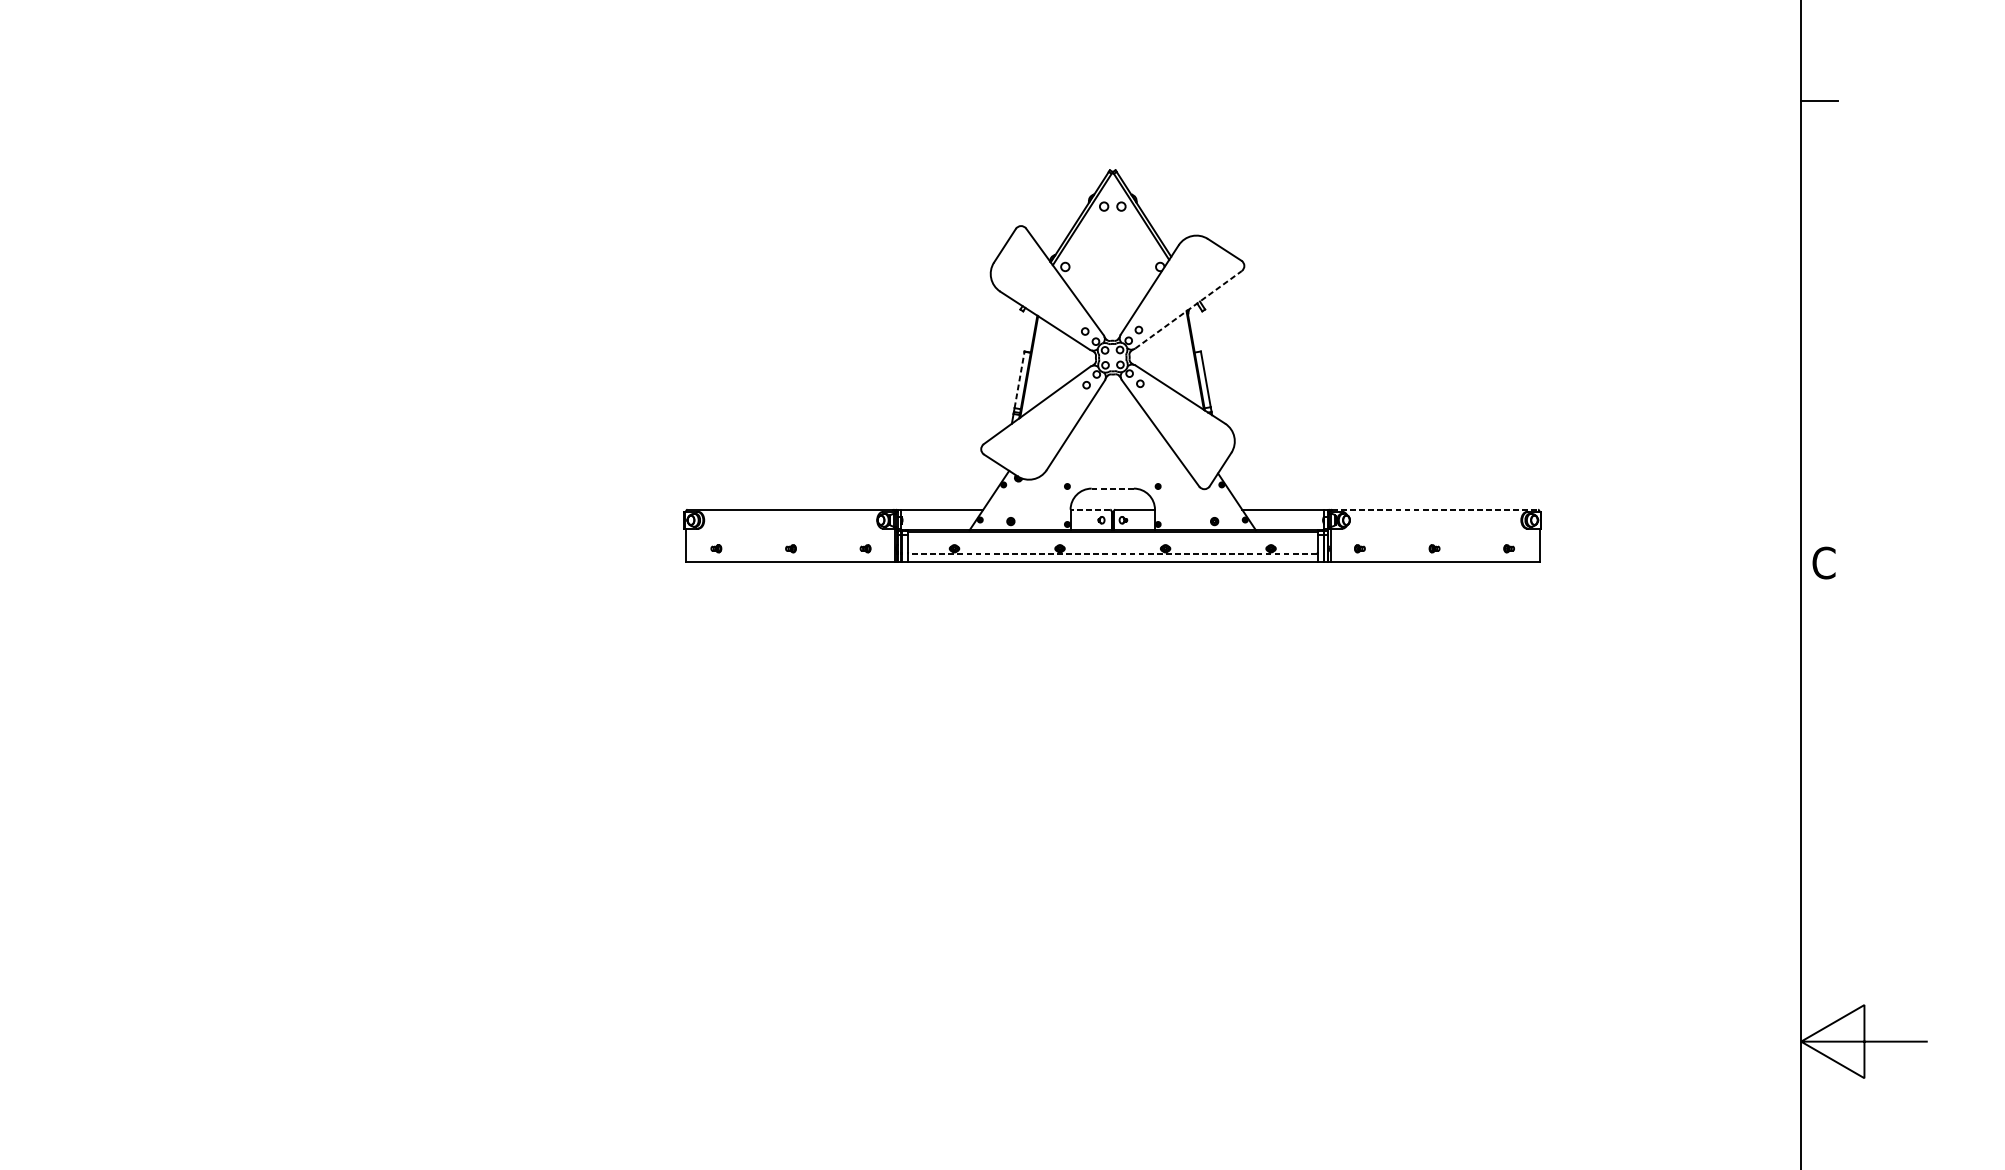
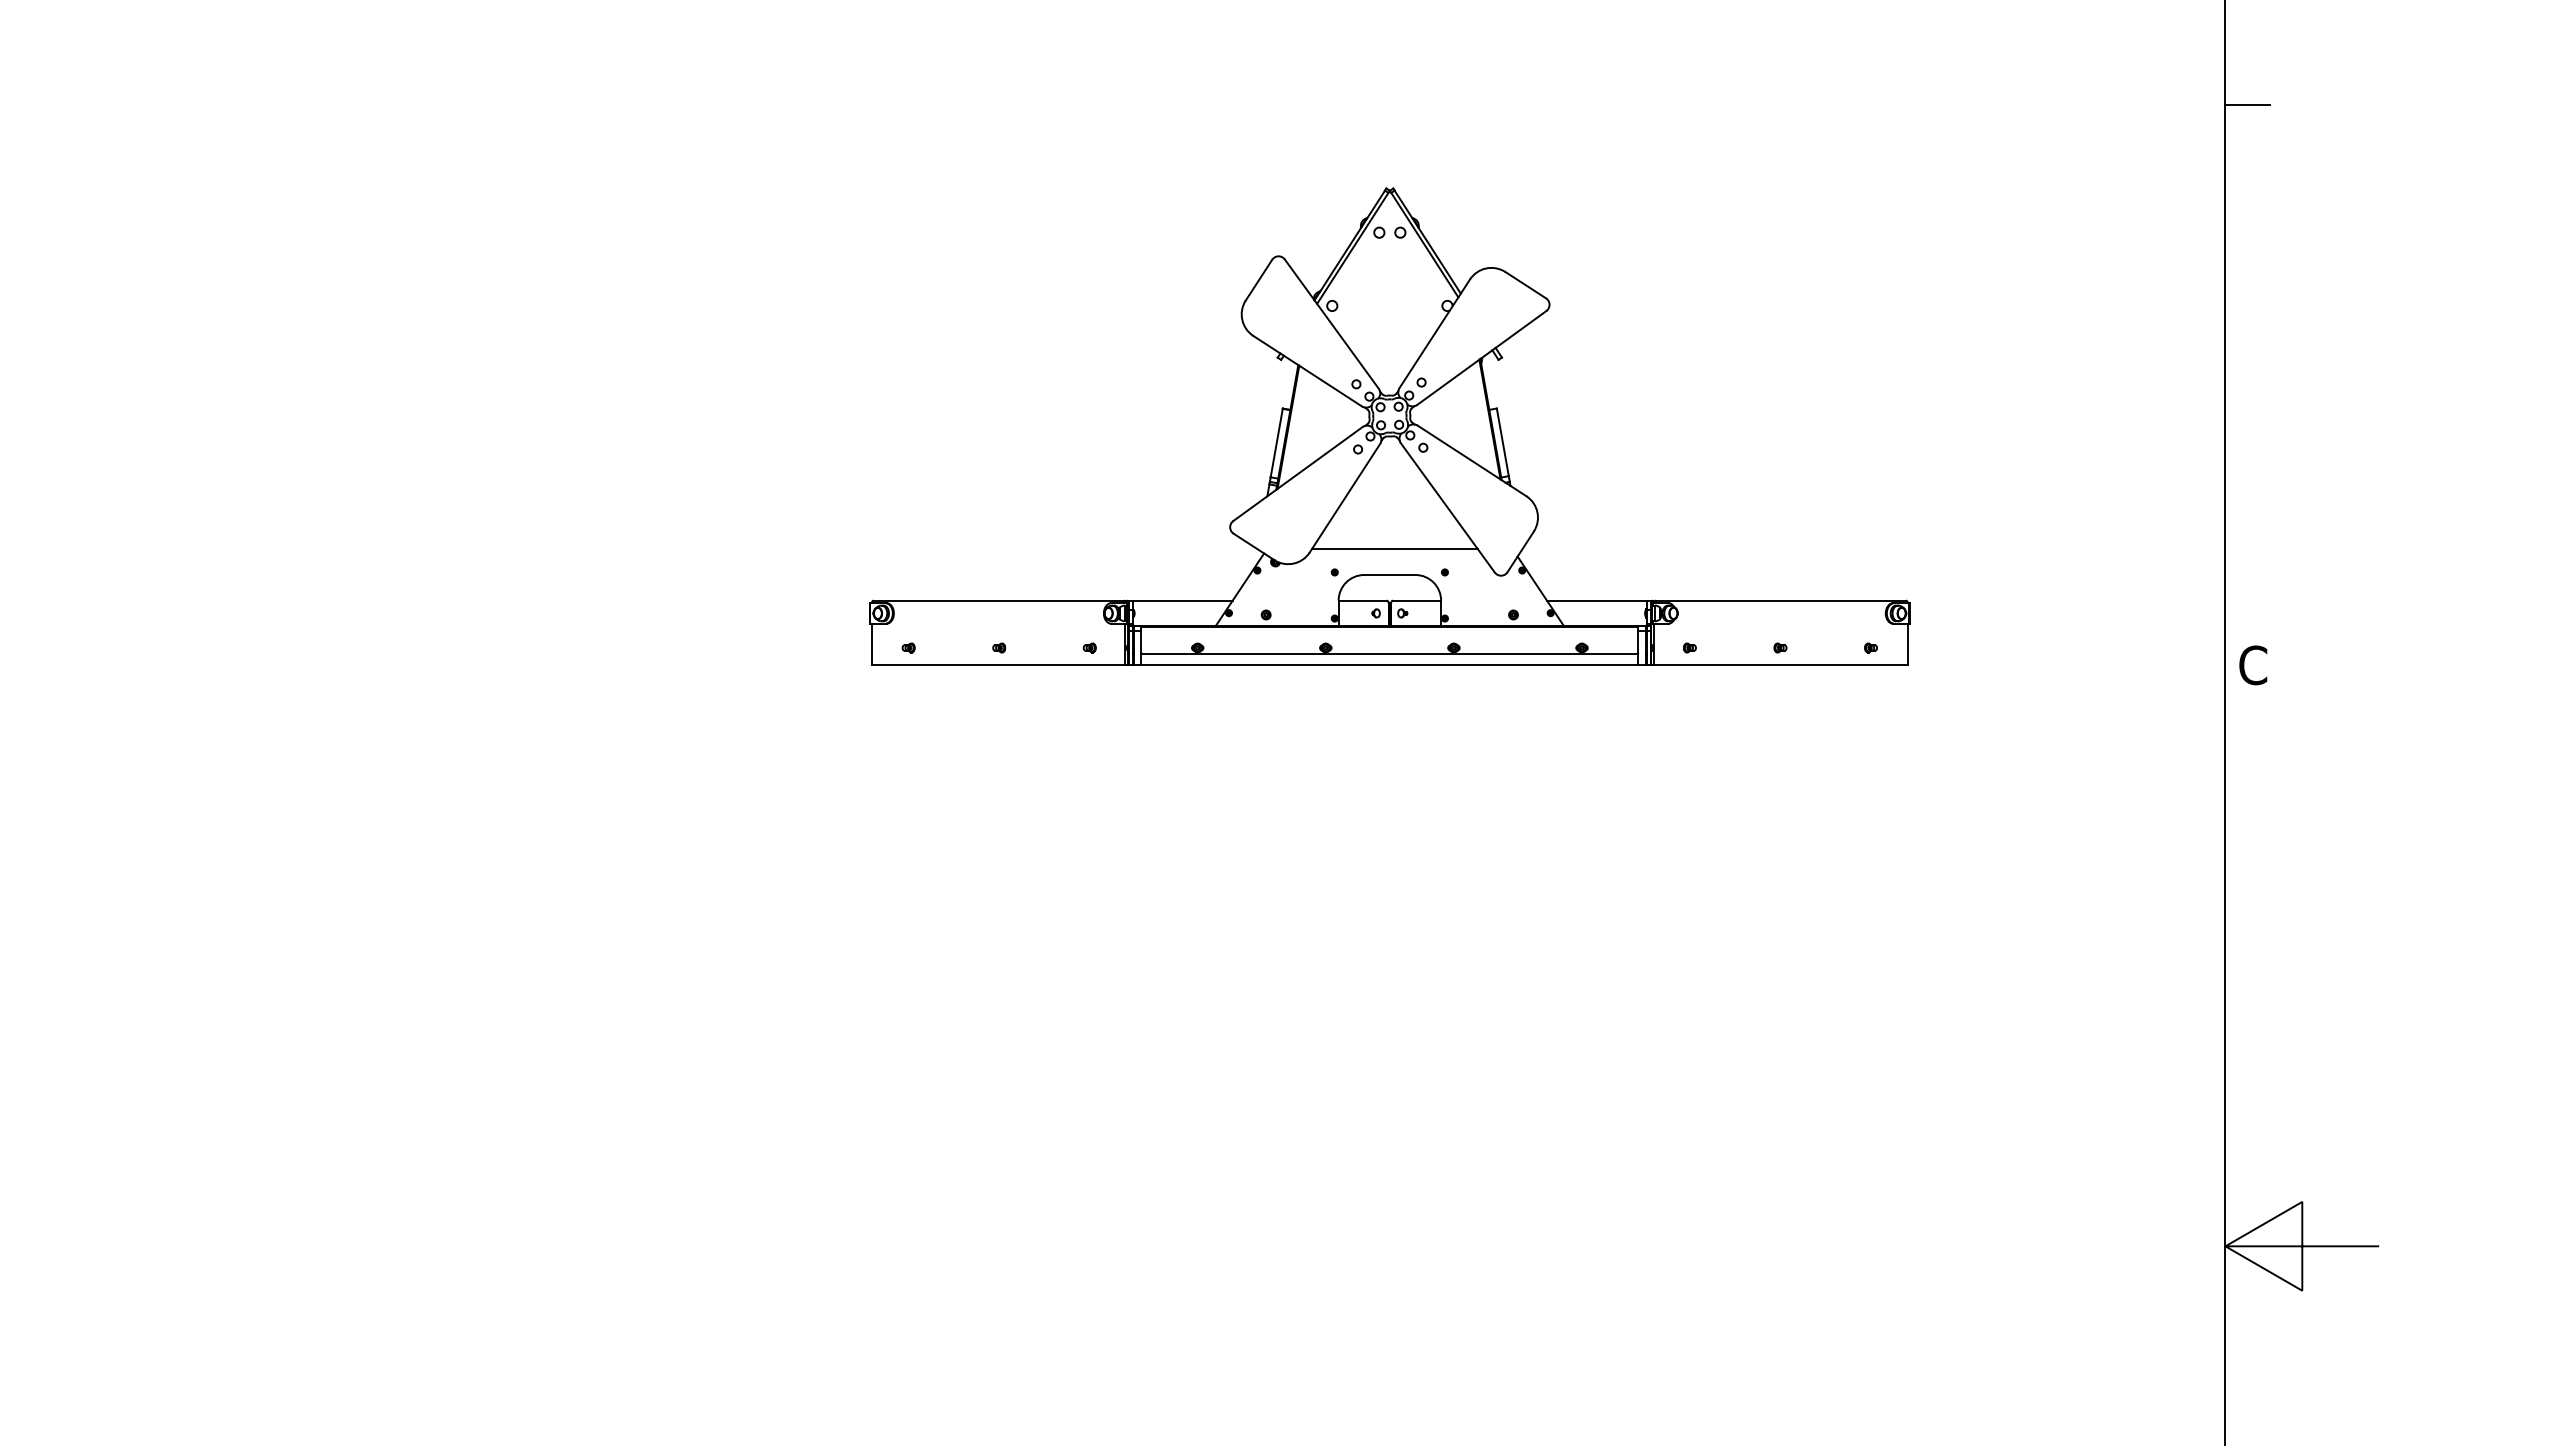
line: (1188, 310) -> (1481, 358), dashed -> solid
line: (1019, 380) -> (1276, 443), dashed -> solid
line: (1116, 467) -> (1394, 549), added
line: (1112, 489) -> (1389, 575), dashed -> solid
line: (1090, 509) -> (1362, 600), dashed -> solid
line: (1435, 509) -> (1781, 600), dashed -> solid
line: (1112, 553) -> (1389, 653), dashed -> solid

